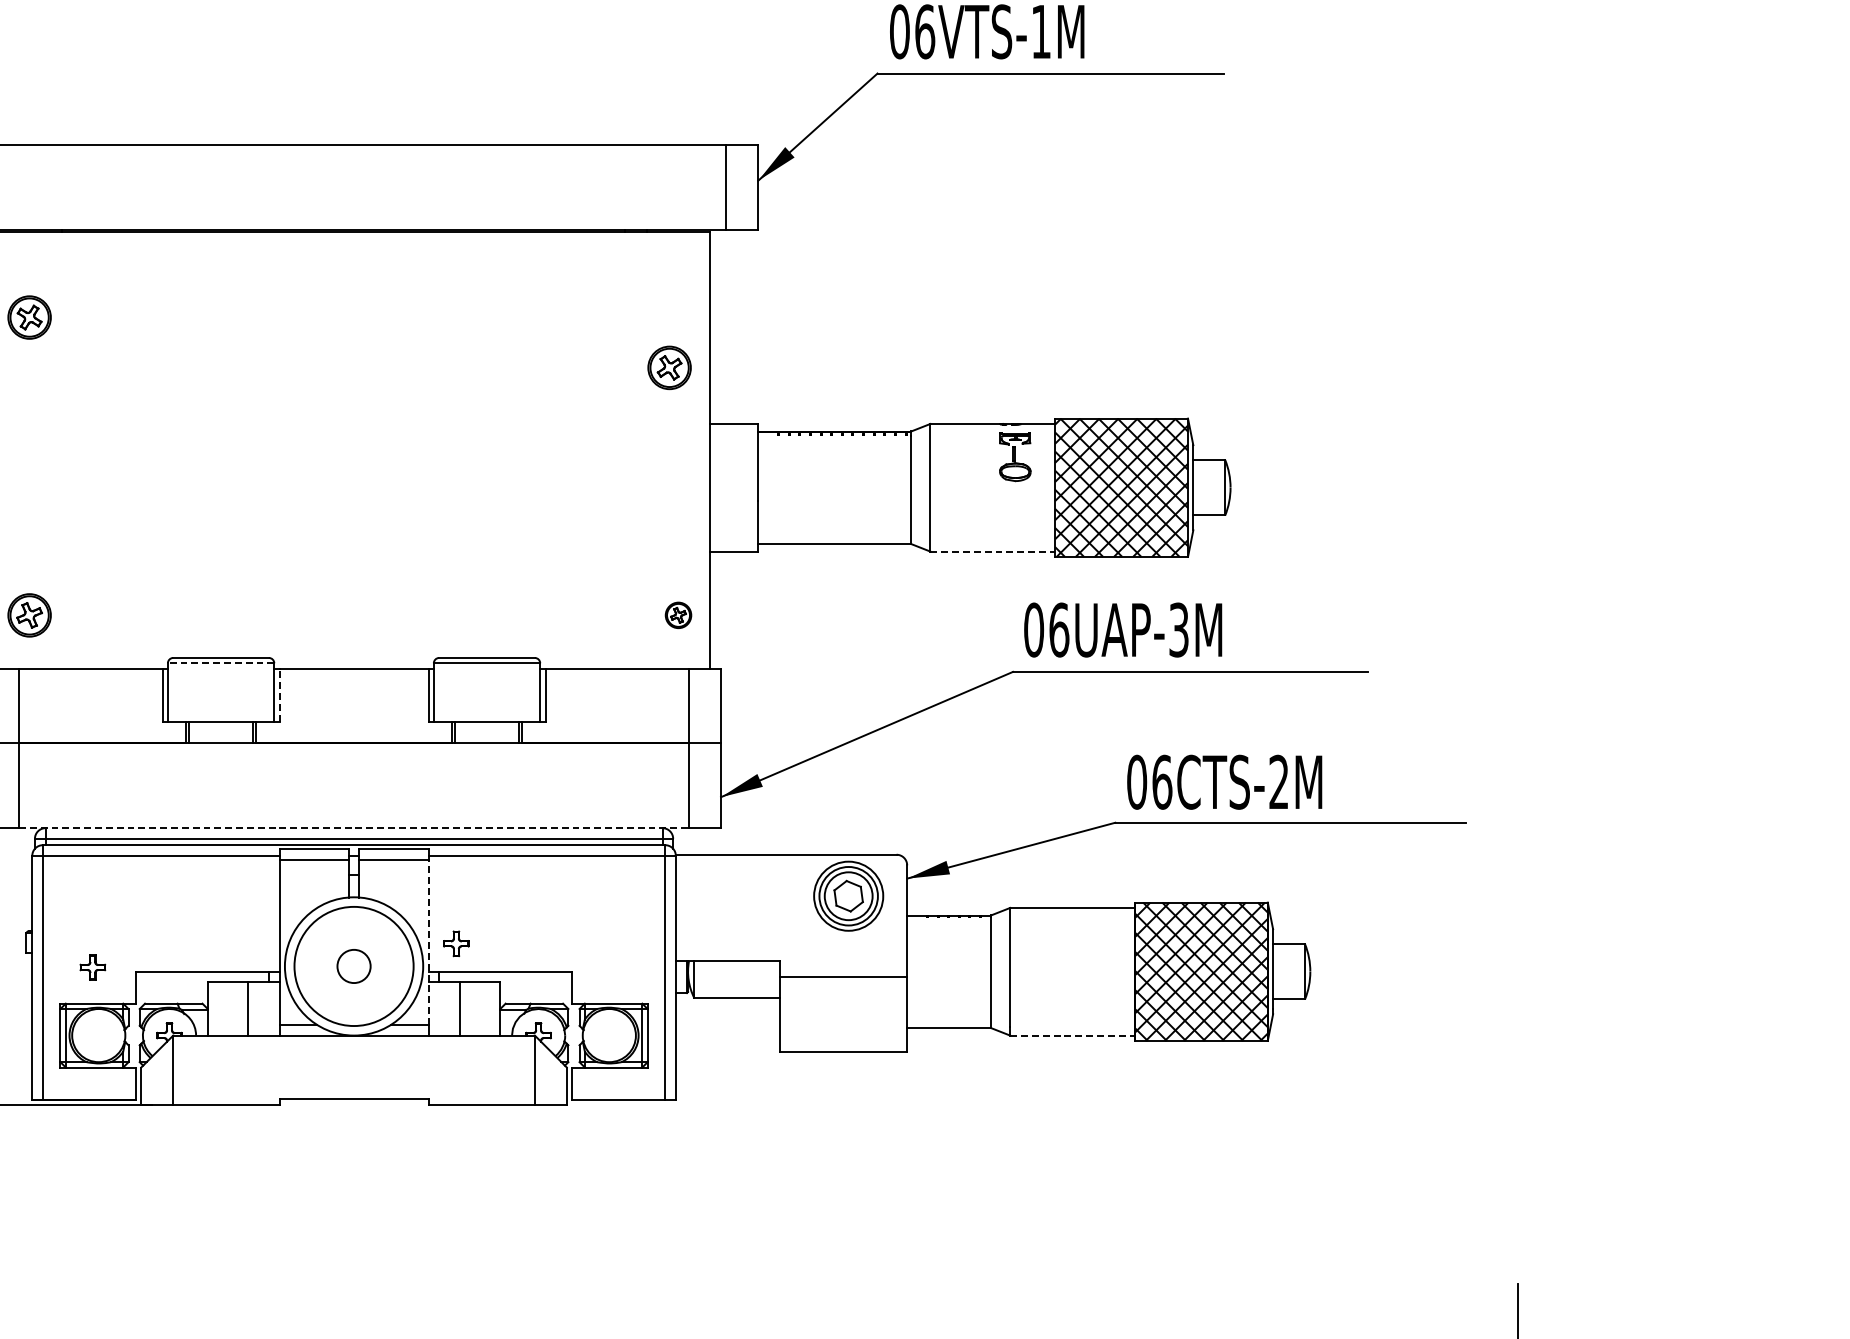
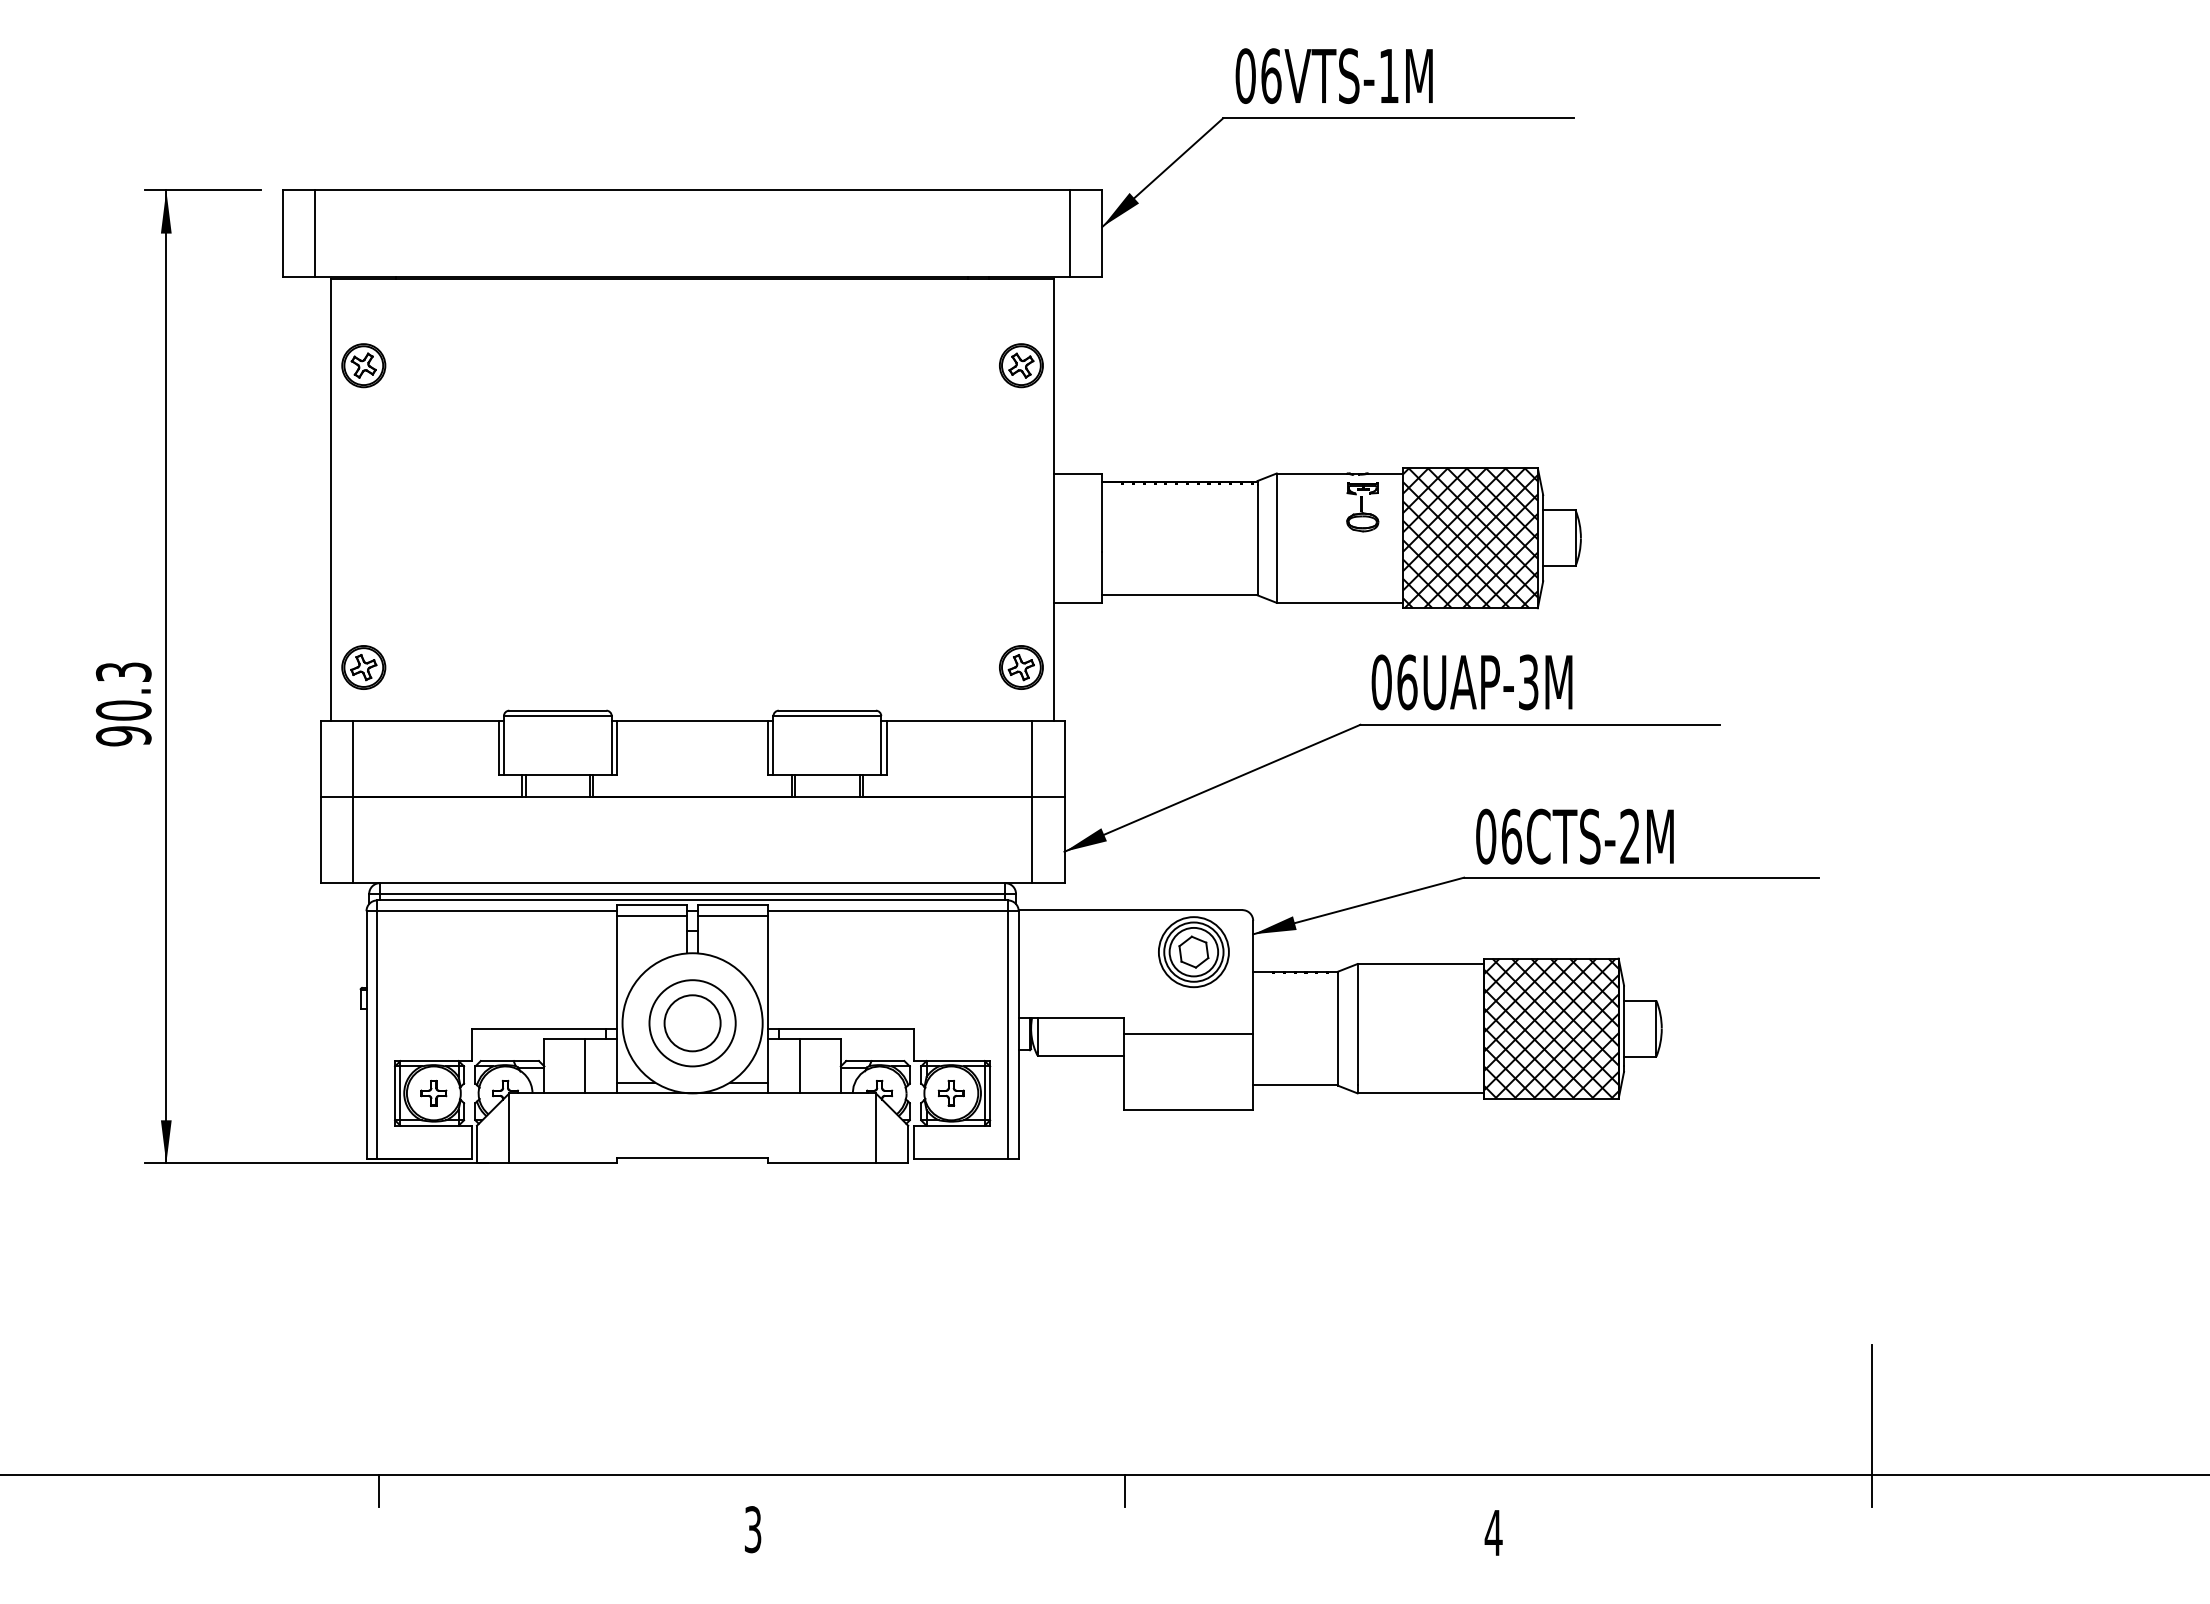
part: (669, 367) -> (1021, 365), moved
line: (993, 551) -> (1340, 602), dashed -> solid
part: (678, 615) -> (1021, 667), size x1.67
line: (220, 663) -> (557, 716), dashed -> solid
line: (279, 695) -> (617, 748), dashed -> solid
line: (353, 828) -> (692, 883), dashed -> solid
line: (428, 942) -> (768, 999), dashed -> solid
part: (455, 942) -> (950, 1092), moved
part: (92, 966) -> (433, 1092), moved
circle: (353, 966) -> (692, 1023), size x0.71
circle: (353, 966) -> (692, 1023), size x1.67
line: (1073, 1035) -> (1421, 1093), dashed -> solid

